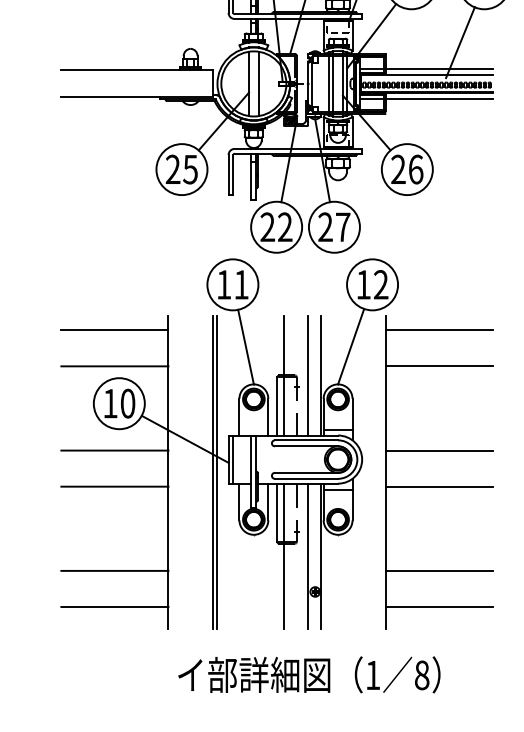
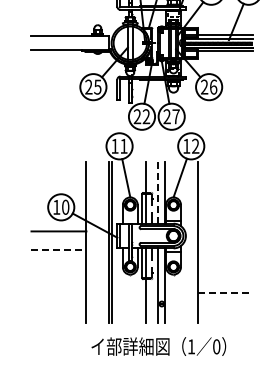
line: (113, 329) -> (58, 169), removed
line: (437, 329) -> (224, 169), removed
line: (113, 366) -> (58, 188), removed
line: (437, 366) -> (224, 188), removed
line: (308, 376) -> (158, 193), solid -> dashed
line: (437, 450) -> (224, 231), removed
line: (115, 485) -> (59, 249), solid -> dashed
line: (437, 485) -> (224, 249), removed
line: (113, 571) -> (58, 293), removed
line: (439, 571) -> (225, 293), solid -> dashed
line: (113, 606) -> (58, 311), removed
line: (437, 606) -> (224, 311), removed
text: (421, 674) -> (216, 346), 8 -> 0

